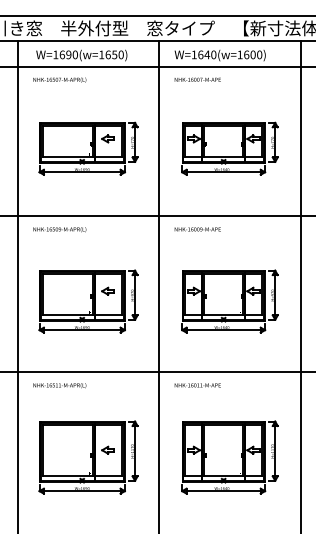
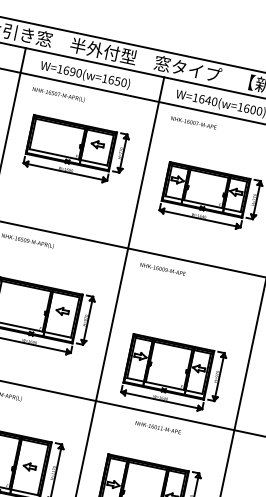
part: (88, 148) -> (76, 149), moved
part: (229, 301) -> (173, 373), moved
text: (197, 385) -> (157, 427), moved

